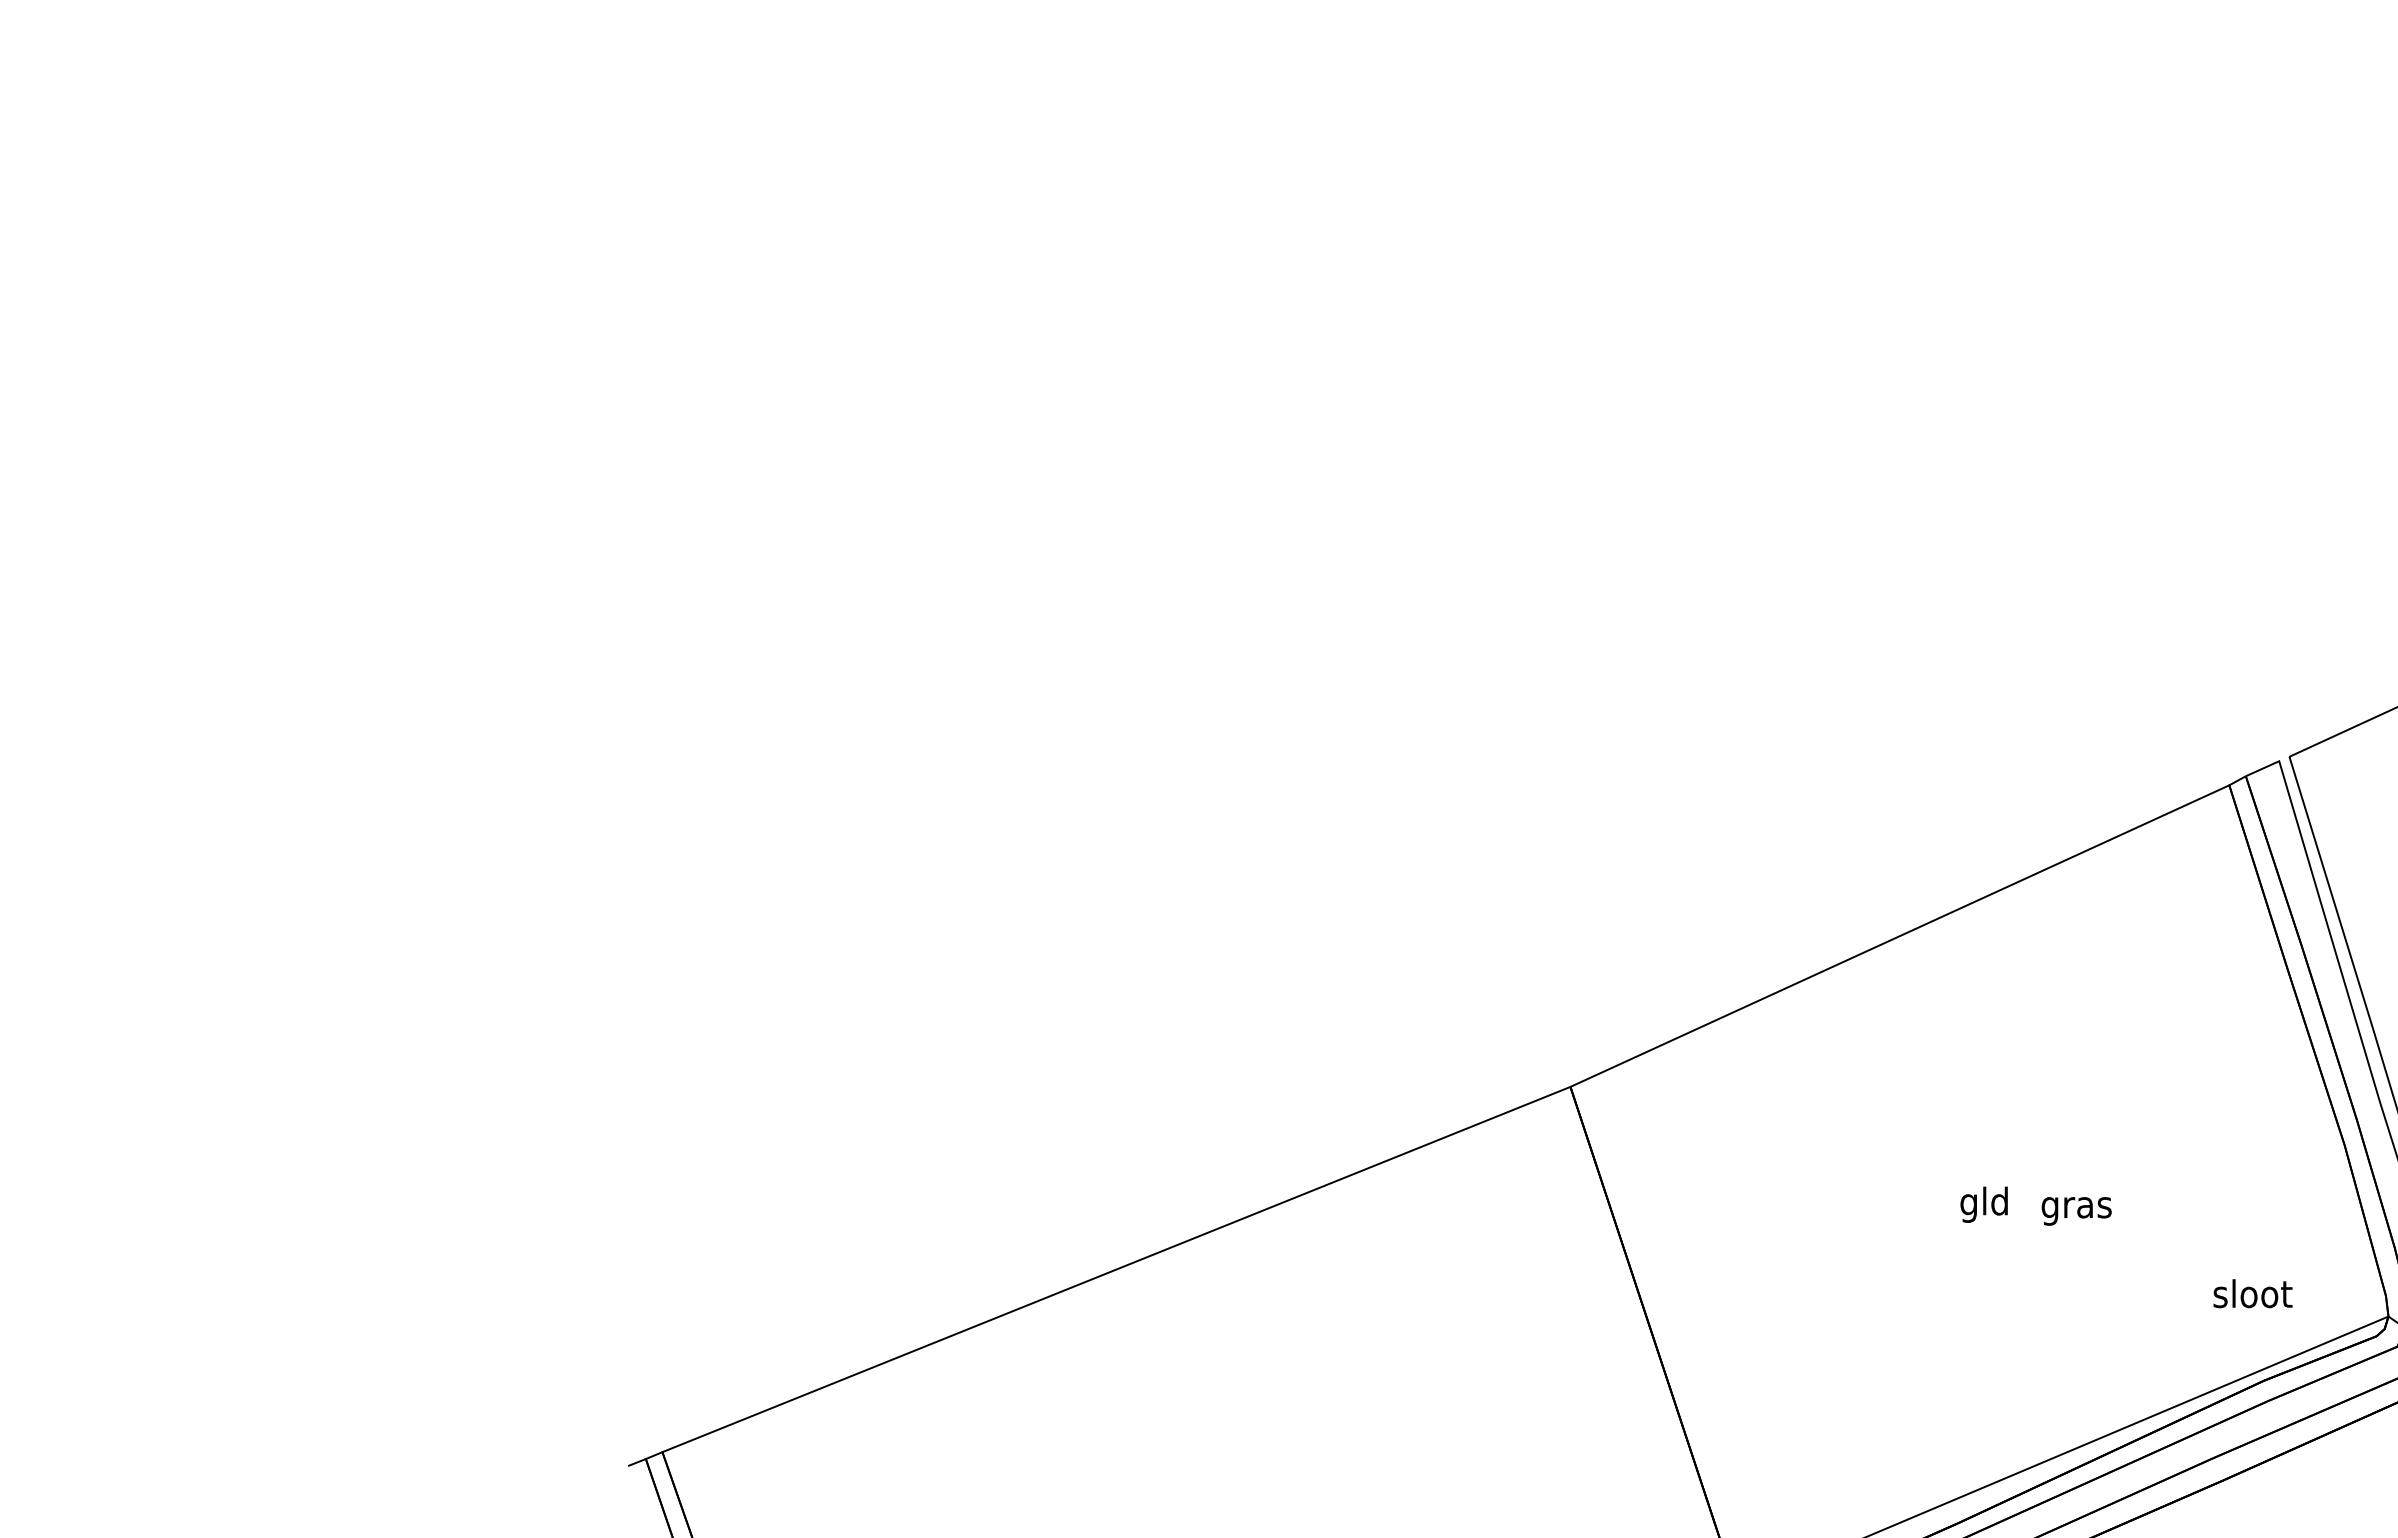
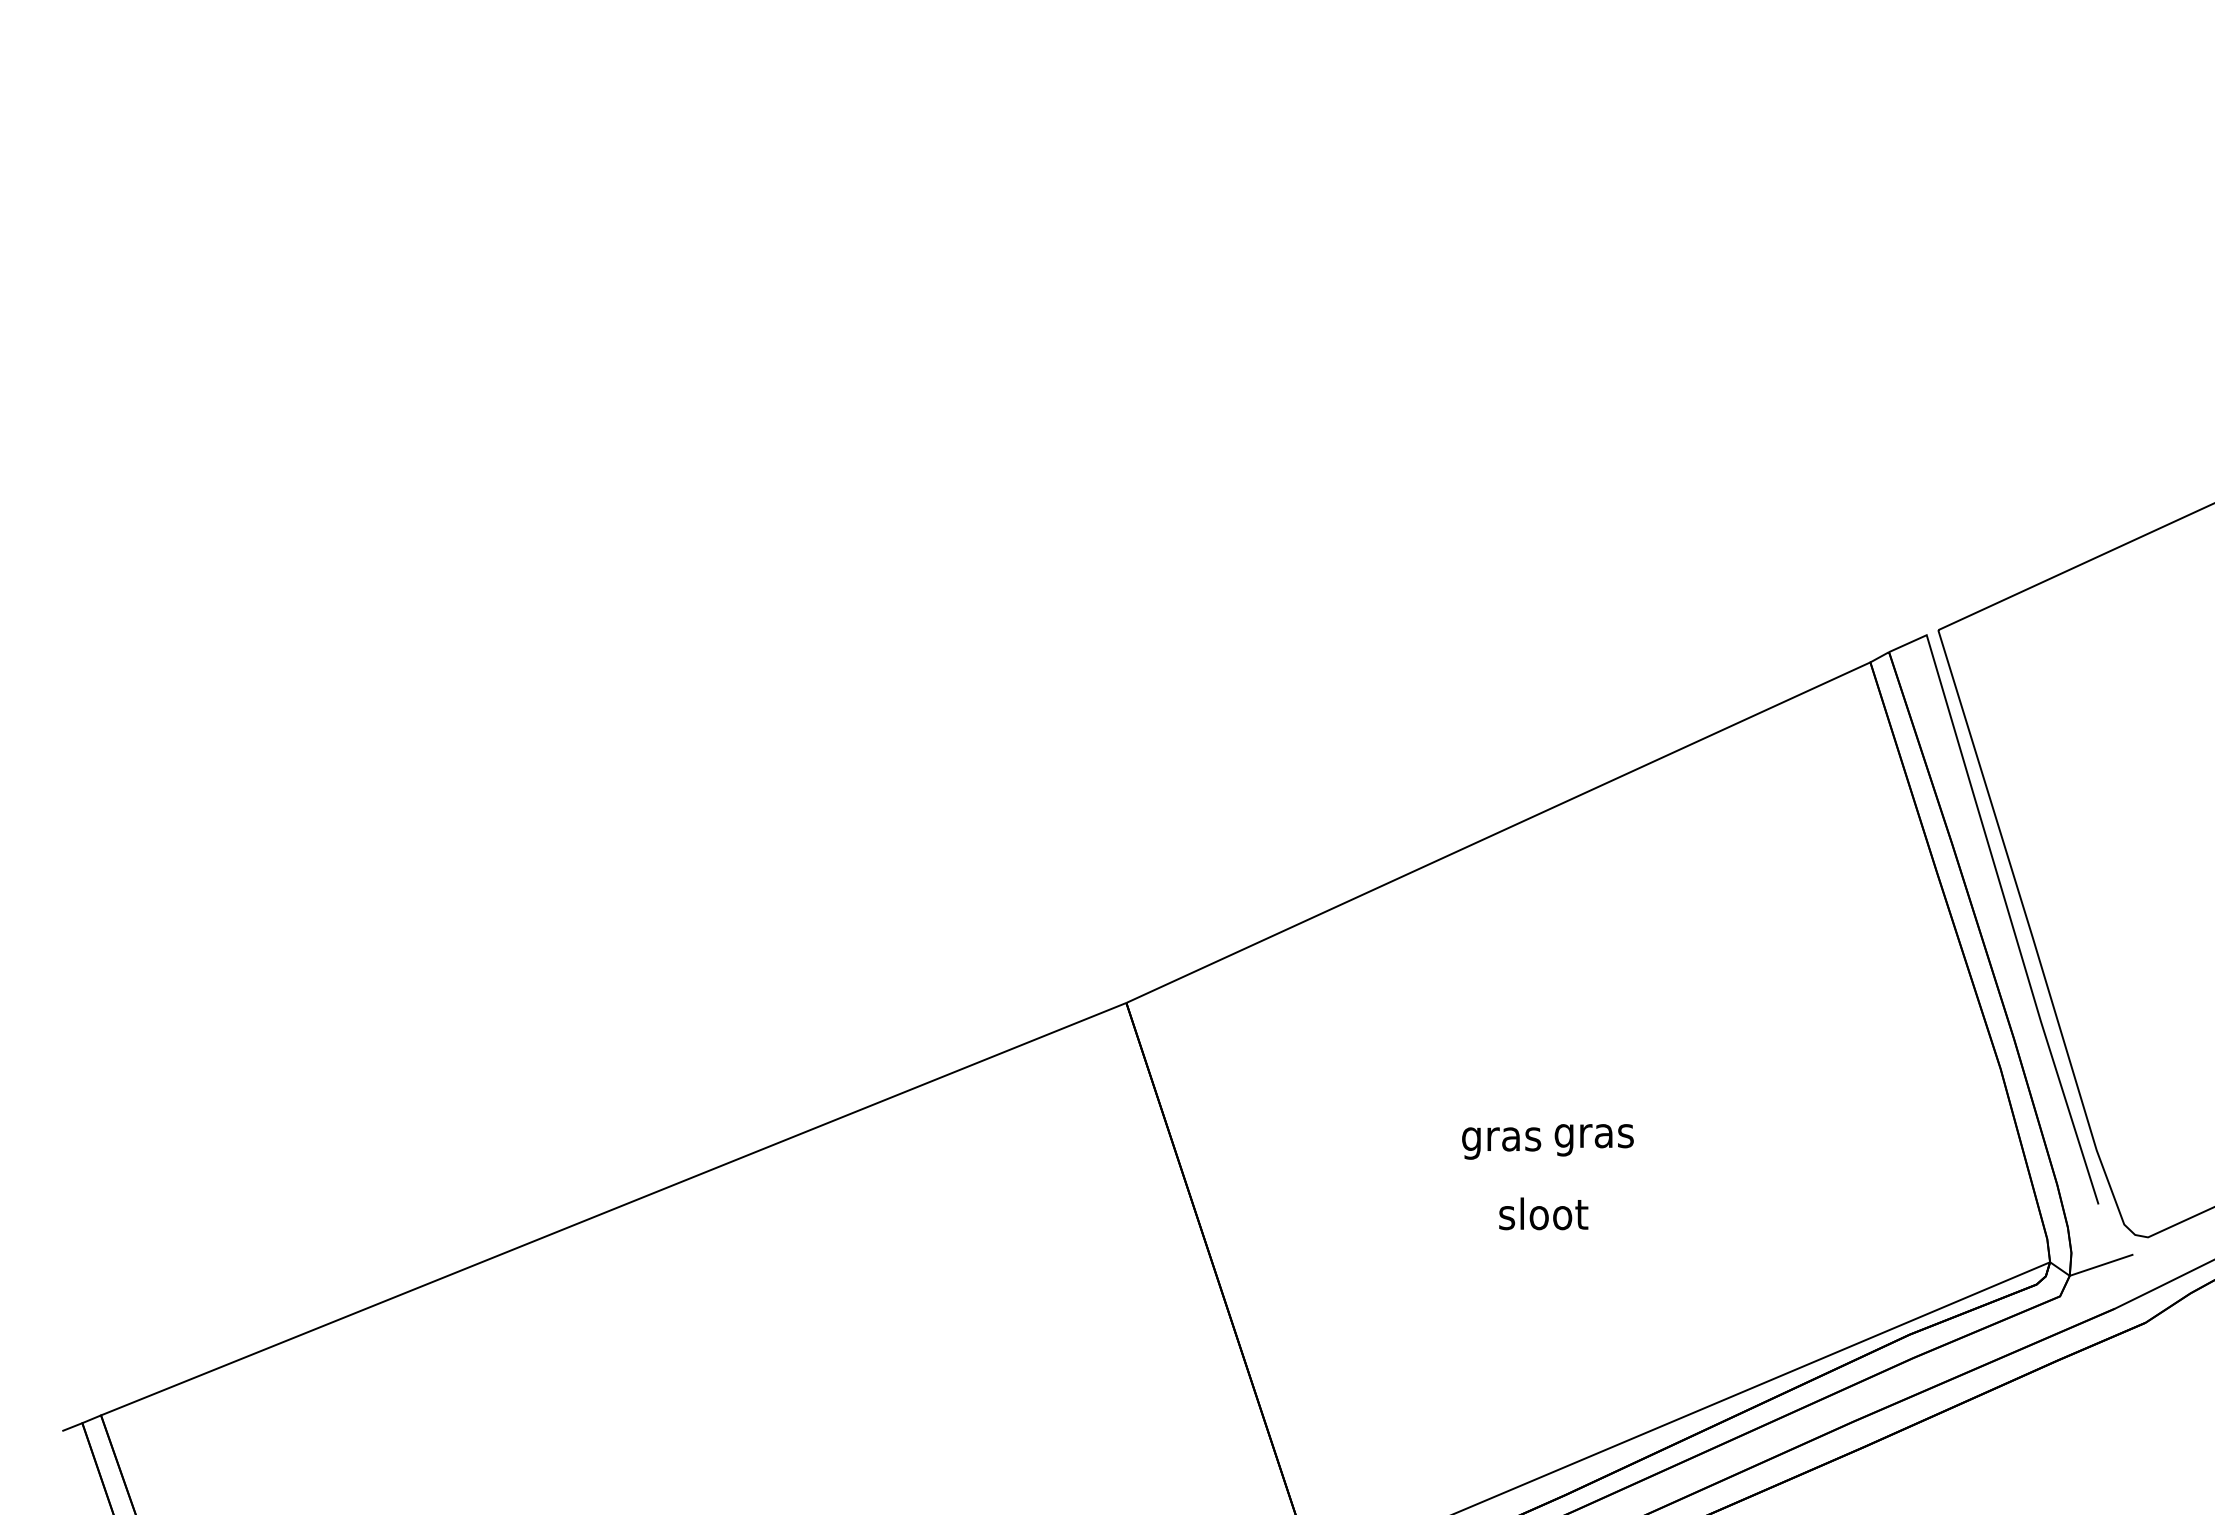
text: (1984, 1204) -> (1593, 1135), gld -> gras
text: (2076, 1211) -> (1501, 1143), moved
text: (2252, 1293) -> (1543, 1213), moved

